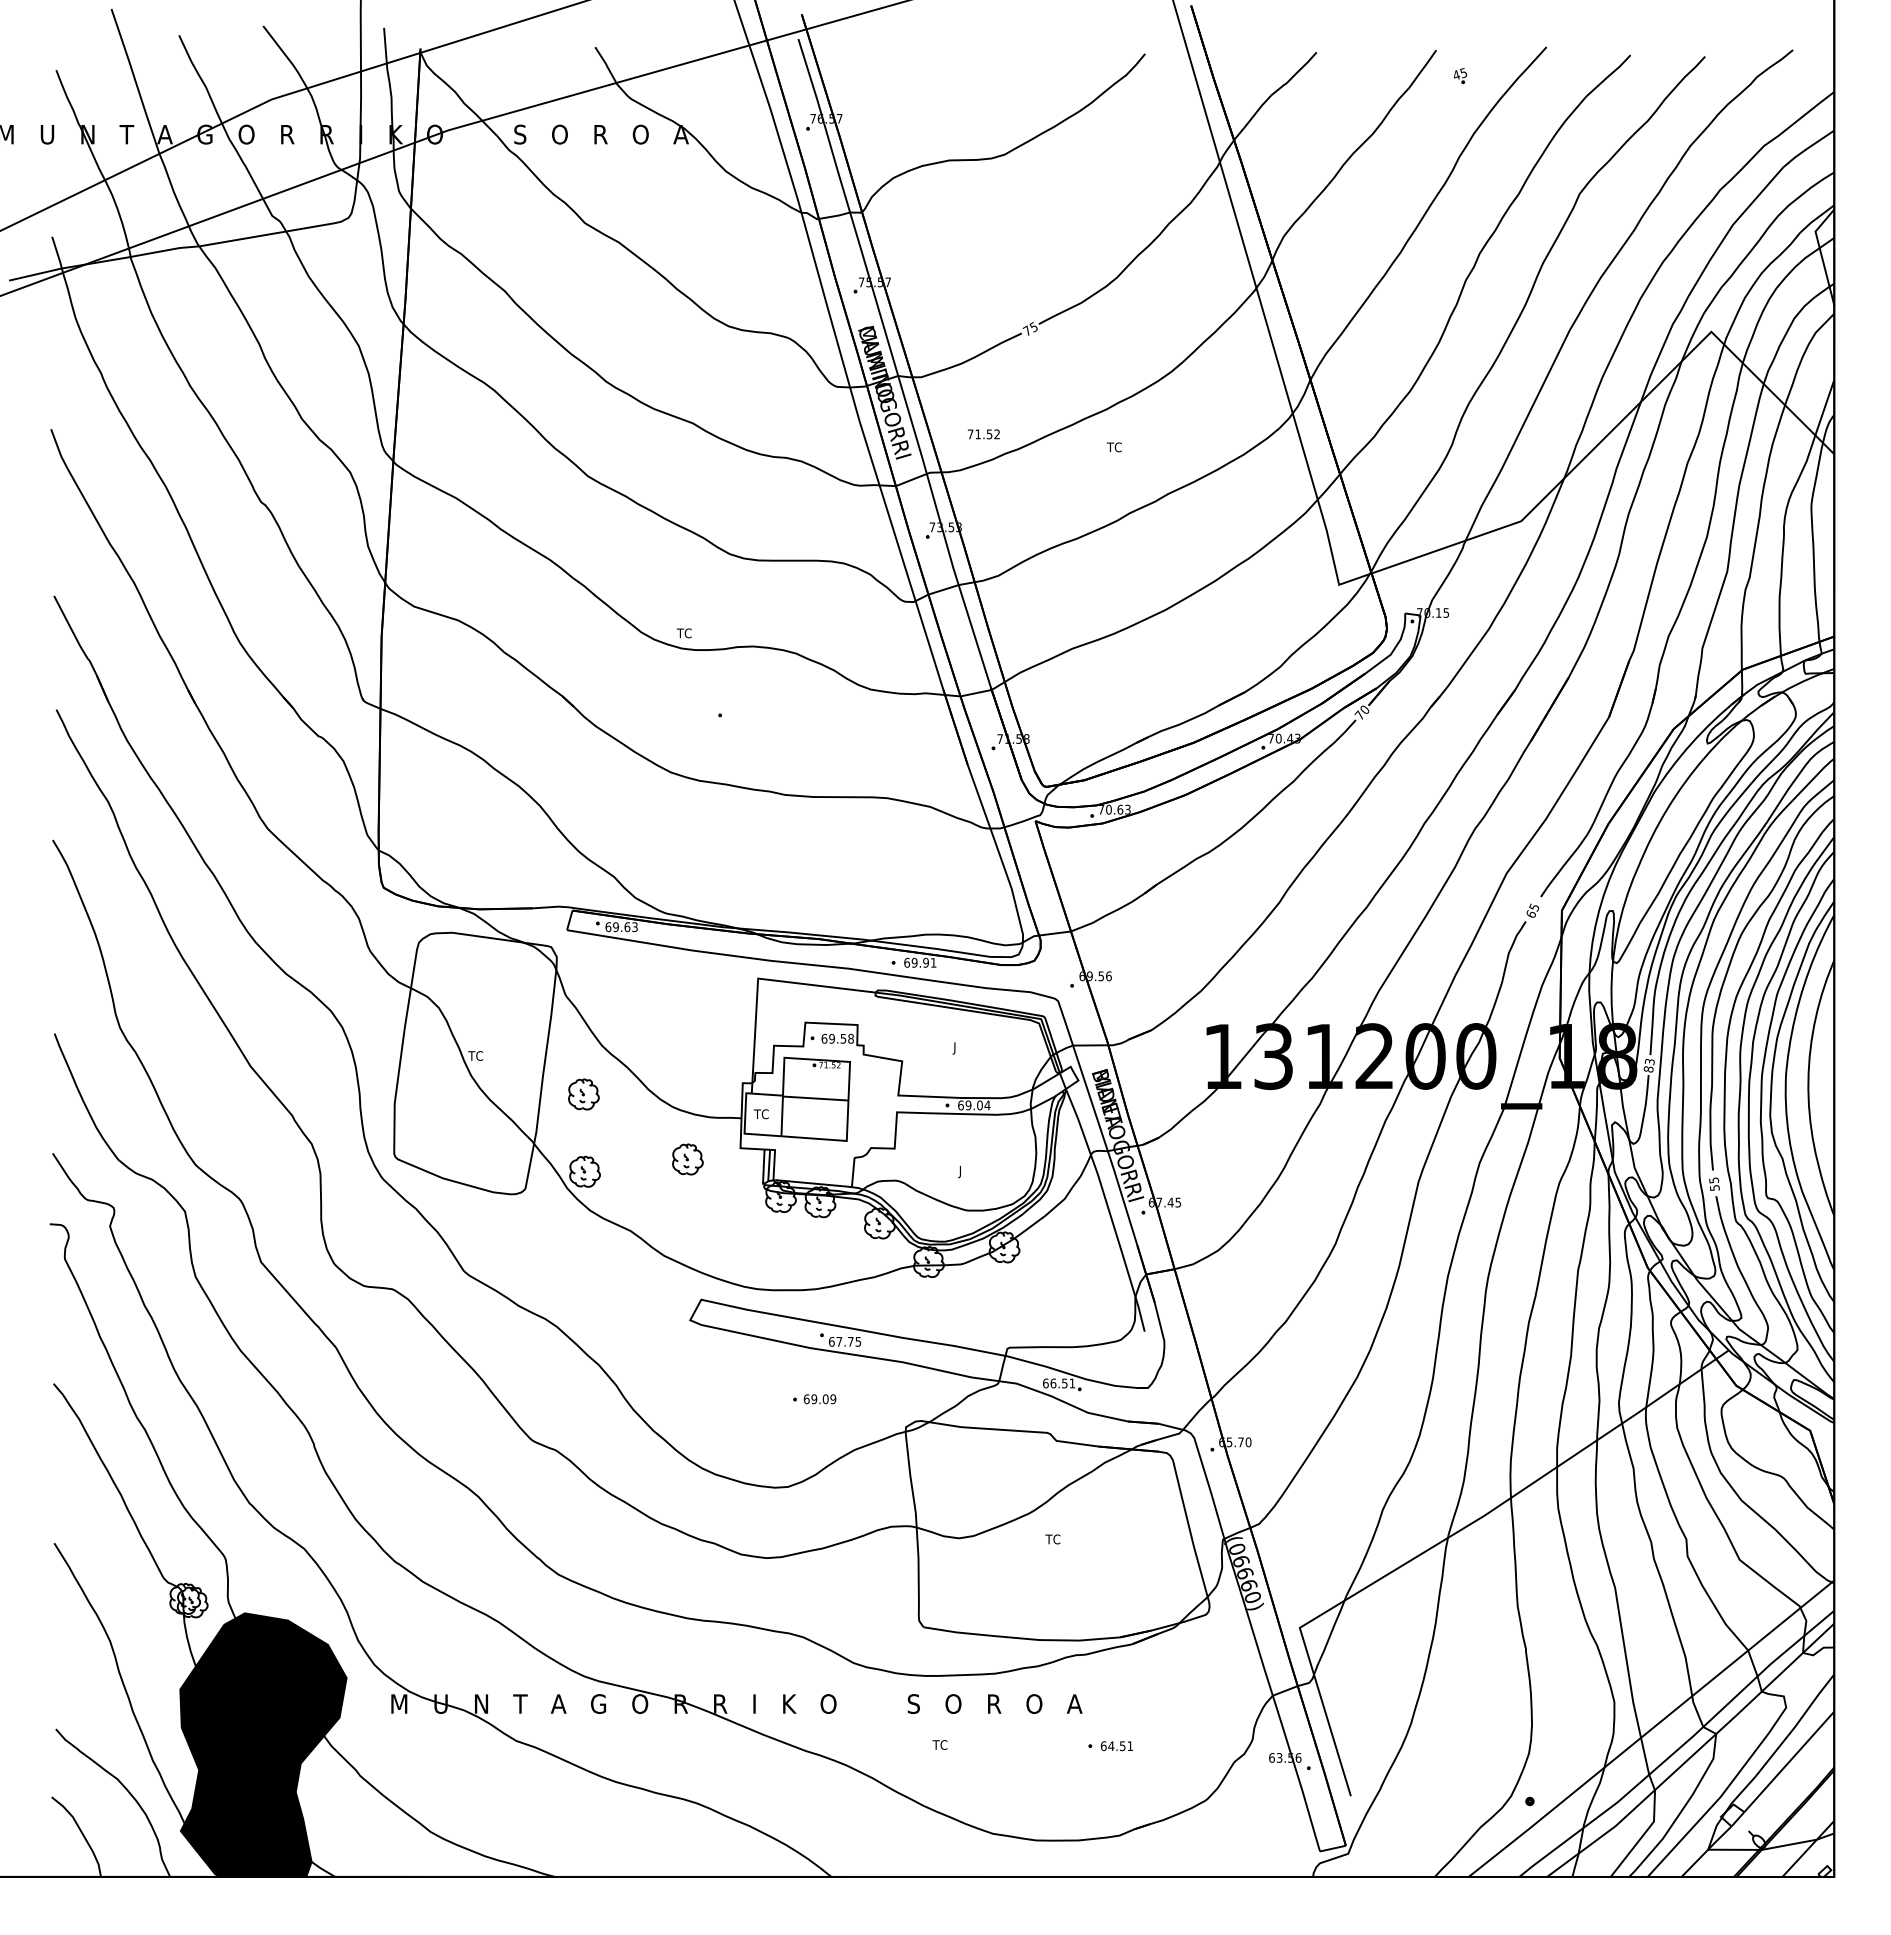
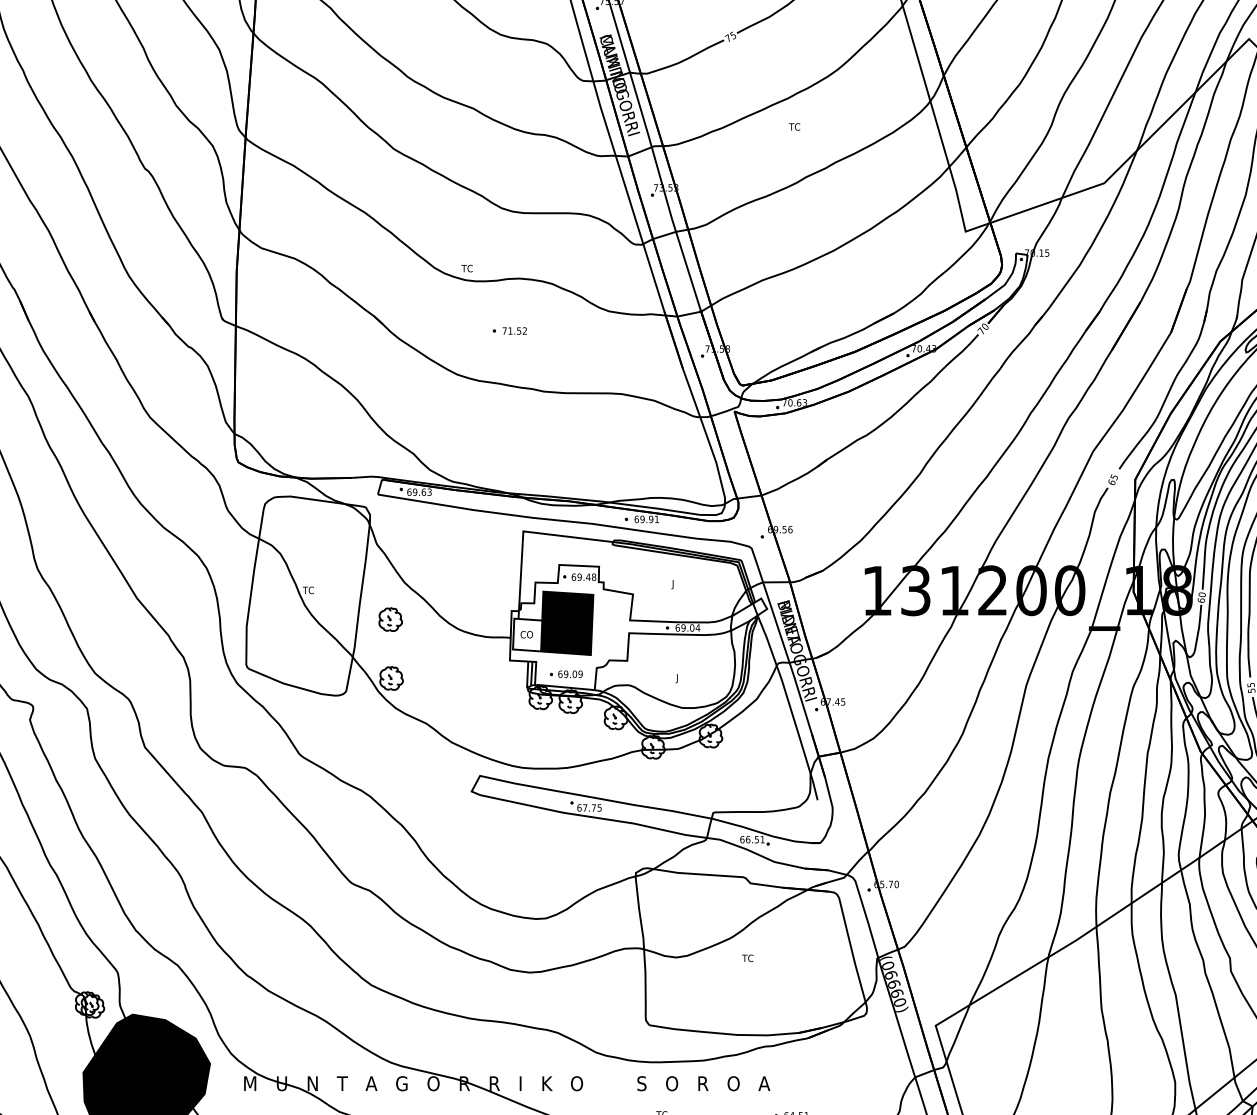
text: (983, 434) -> (514, 331), moved
text: (843, 1038) -> (588, 577), 69.58 -> 69.48
text: (1648, 1065) -> (1201, 597), 83 -> 60
fill: (815, 1099) -> (567, 623), added
text: (761, 1114) -> (525, 634), TC -> CO
part: (687, 1159) -> (469, 669), removed
part: (814, 1399) -> (566, 674), moved

